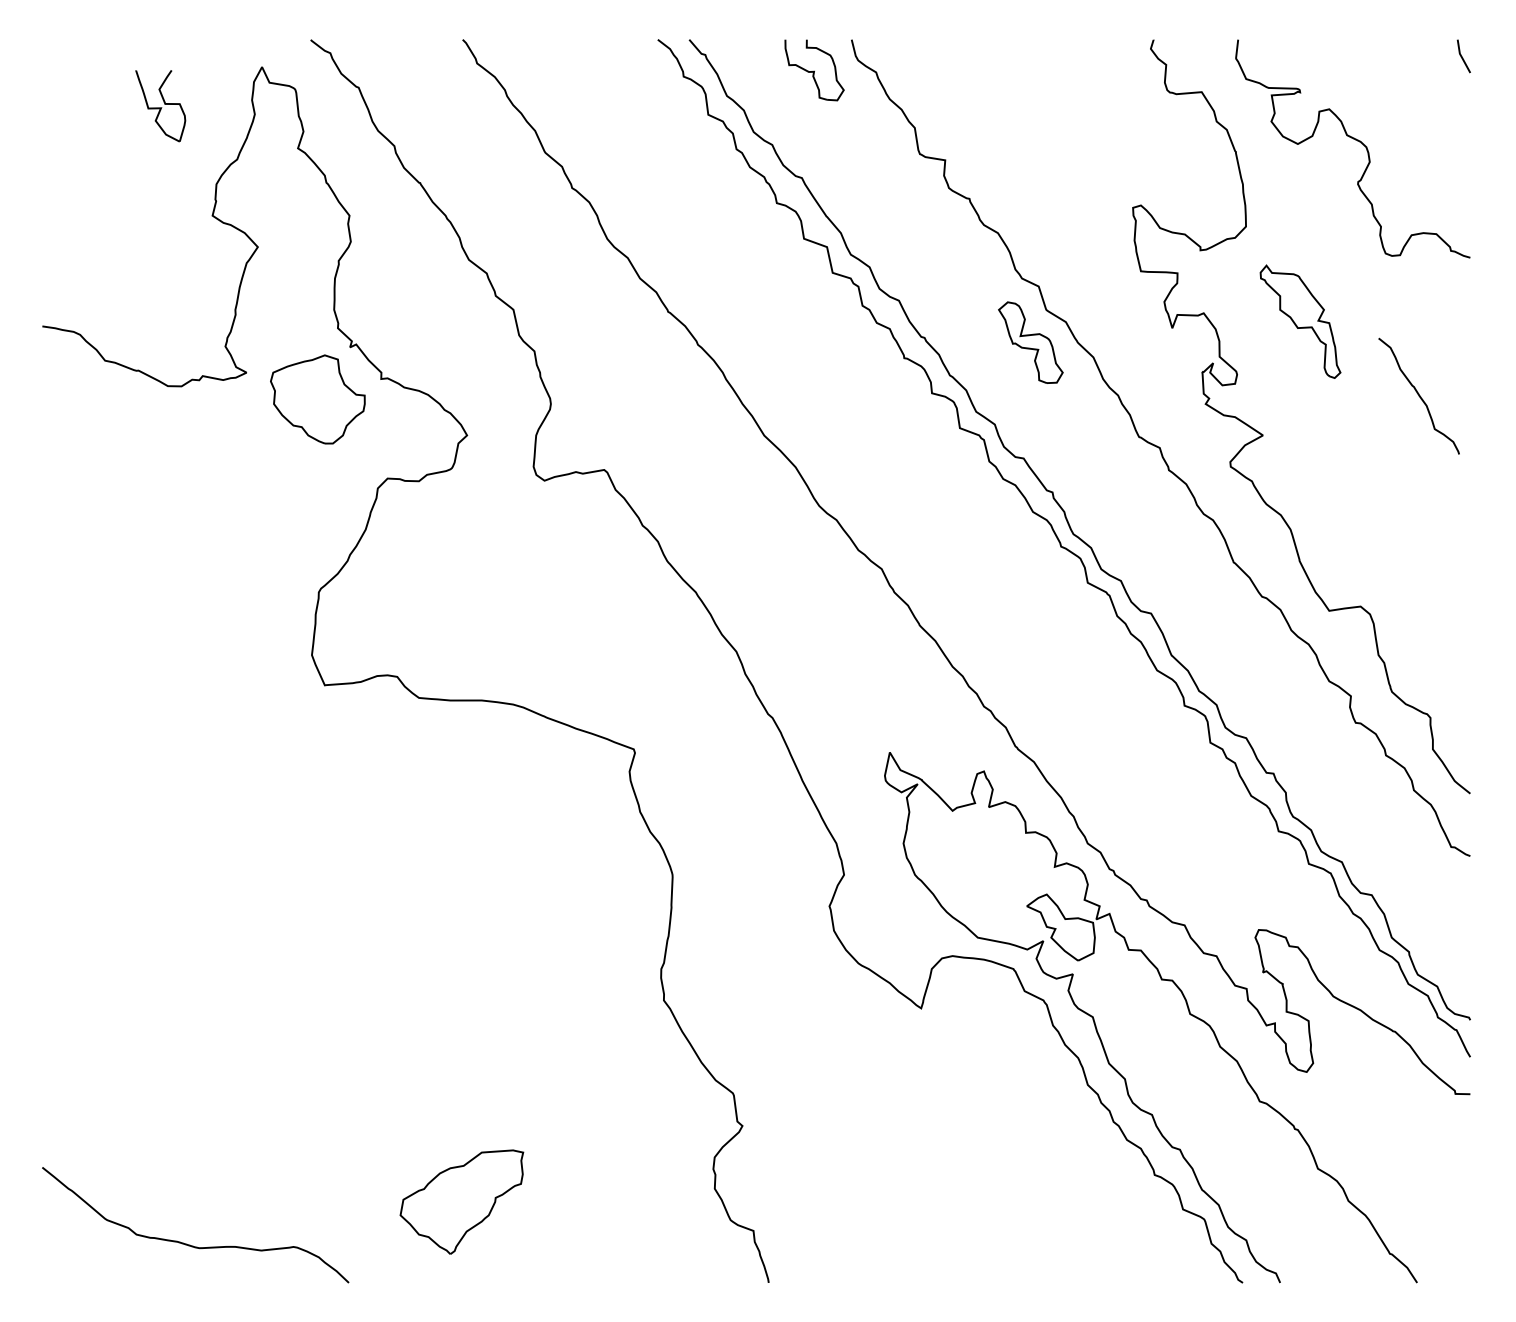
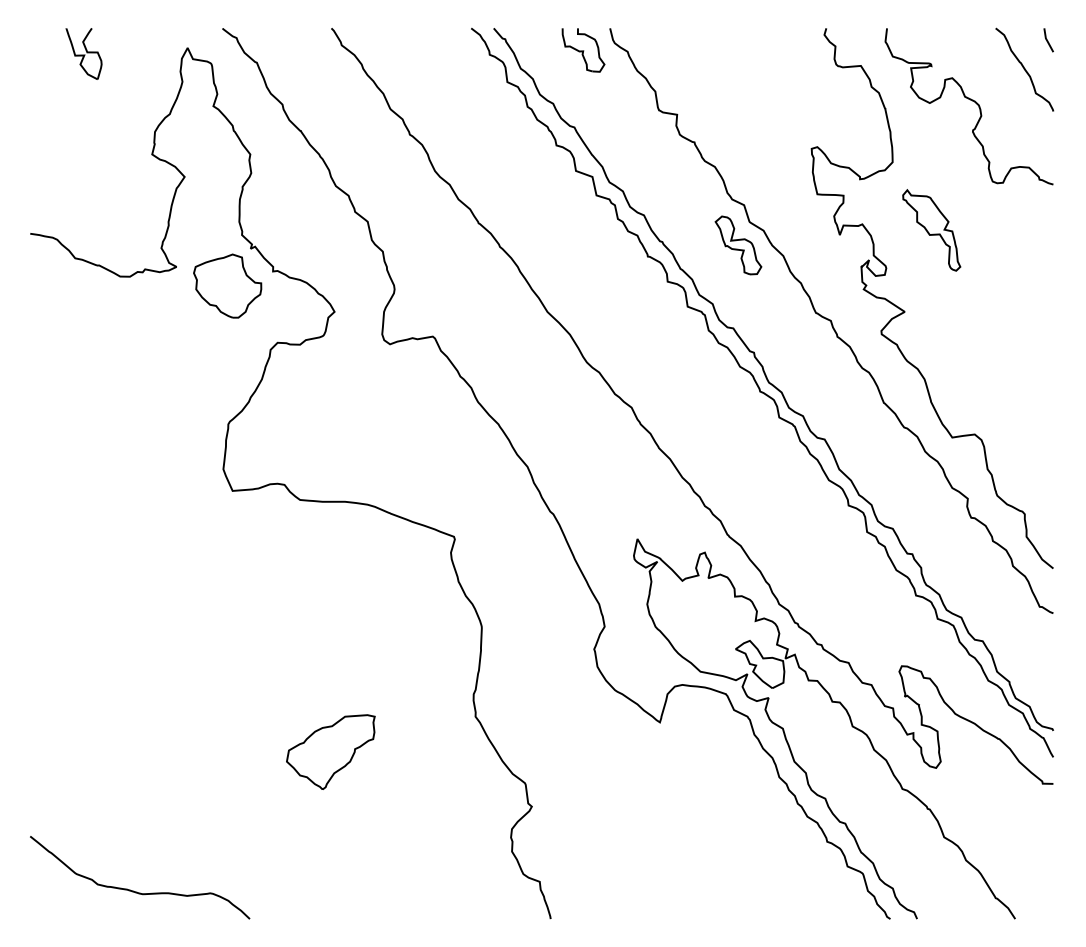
part: (159, 105) -> (83, 53), moved
curve: (1418, 395) -> (1024, 69), moved
part: (461, 1201) -> (330, 751), moved

